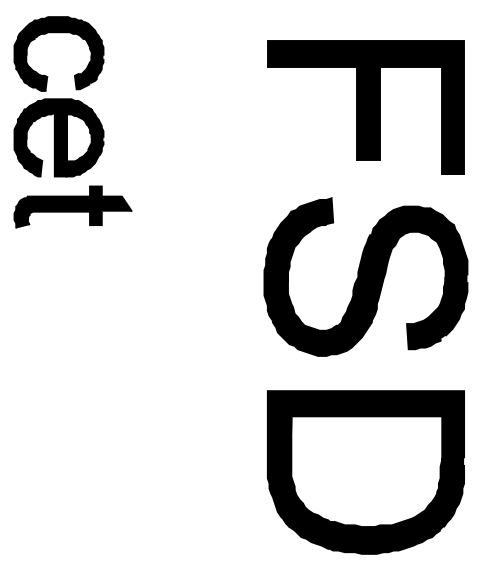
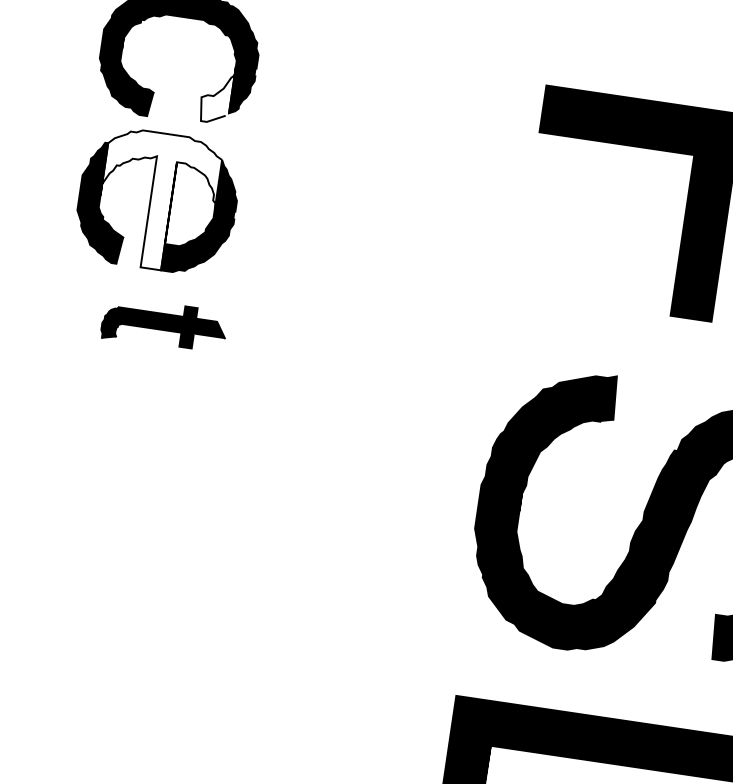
fill: (82, 72) -> (215, 93), removed
fill: (58, 137) -> (157, 200), removed
part: (72, 206) -> (163, 324), size x0.6

